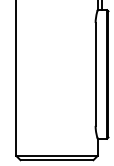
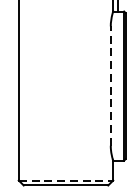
line: (95, 73) -> (110, 84), solid -> dashed
line: (57, 155) -> (66, 180), solid -> dashed

